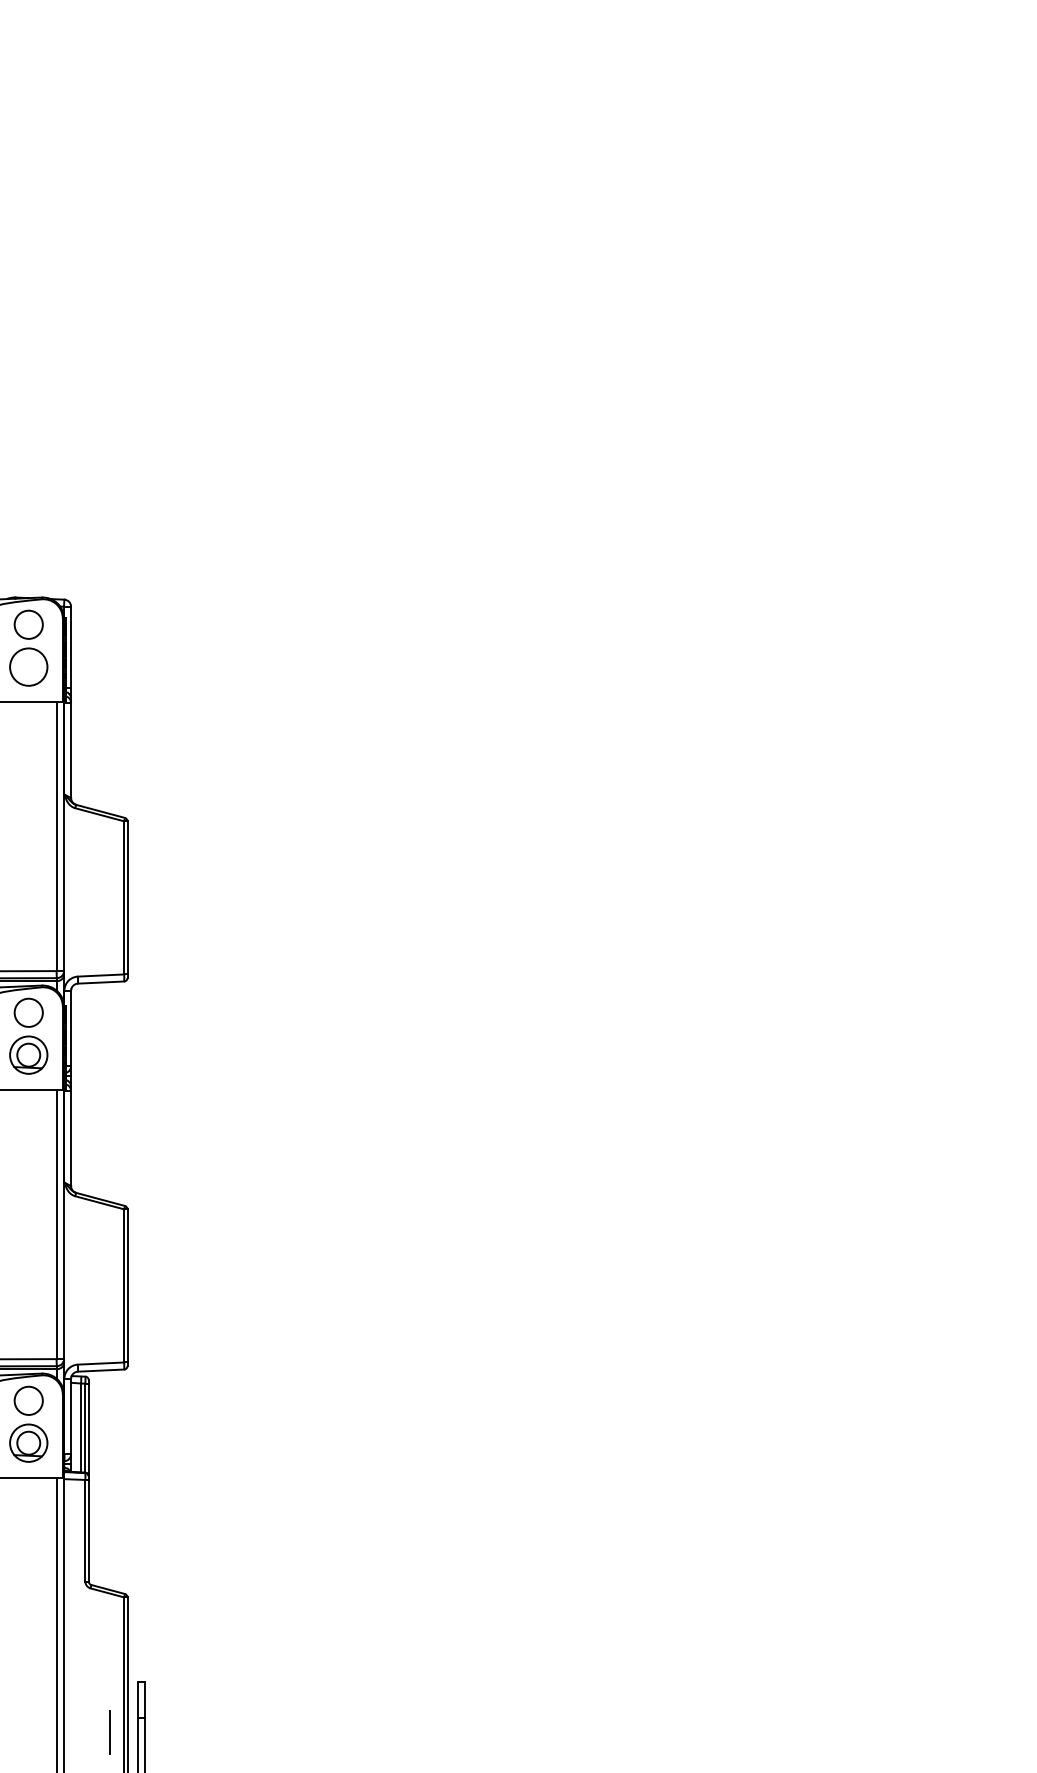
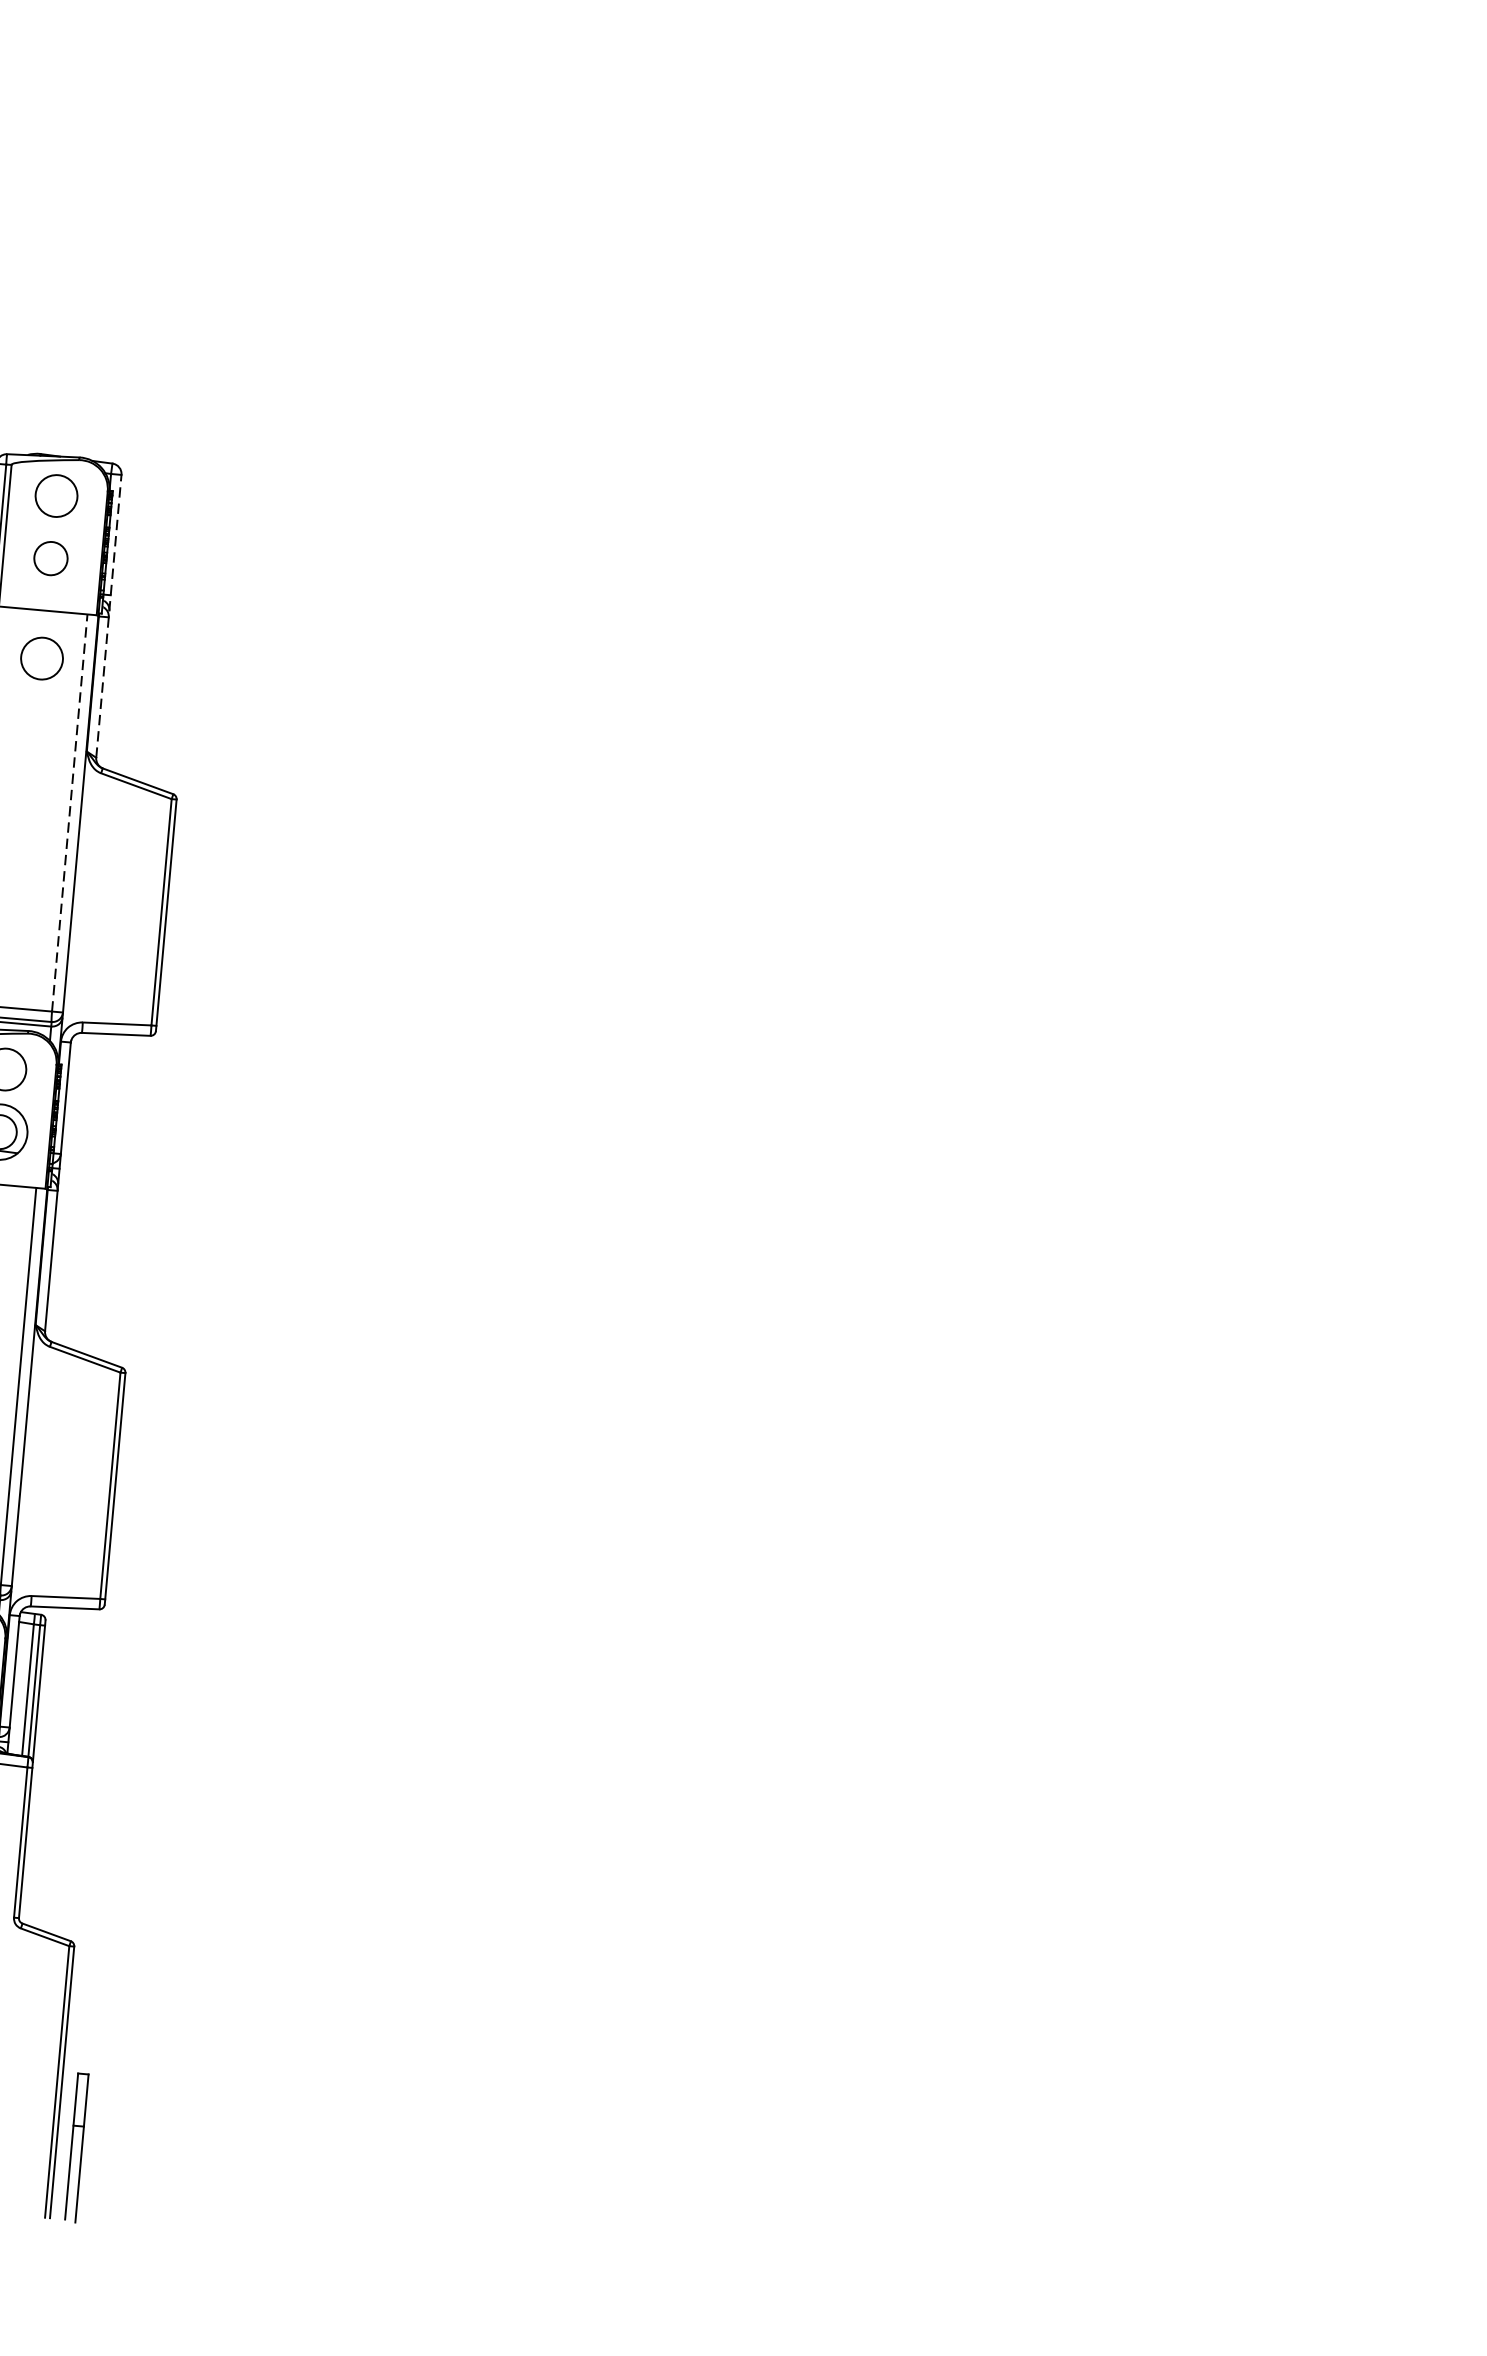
circle: (28, 666) -> (50, 557), size x0.6
line: (71, 702) -> (109, 616), solid -> dashed
circle: (28, 734) -> (41, 658), added
line: (56, 836) -> (69, 812), solid -> dashed
line: (109, 1732) -> (29, 2143), removed

